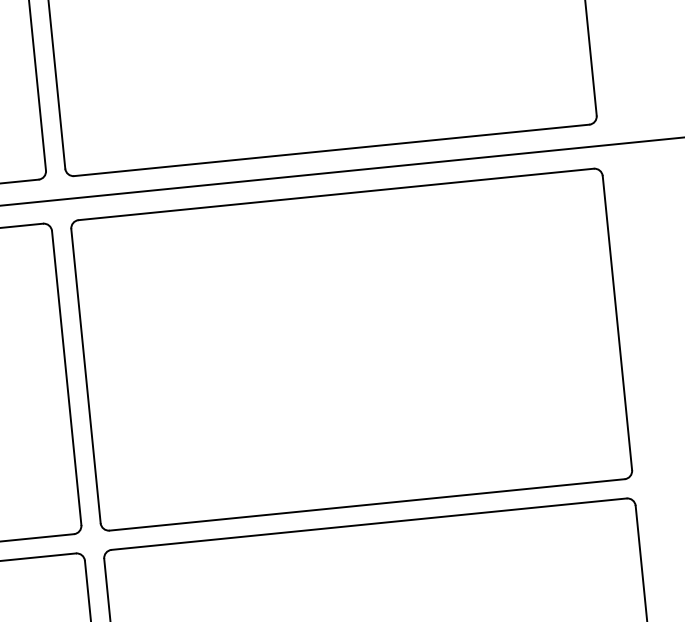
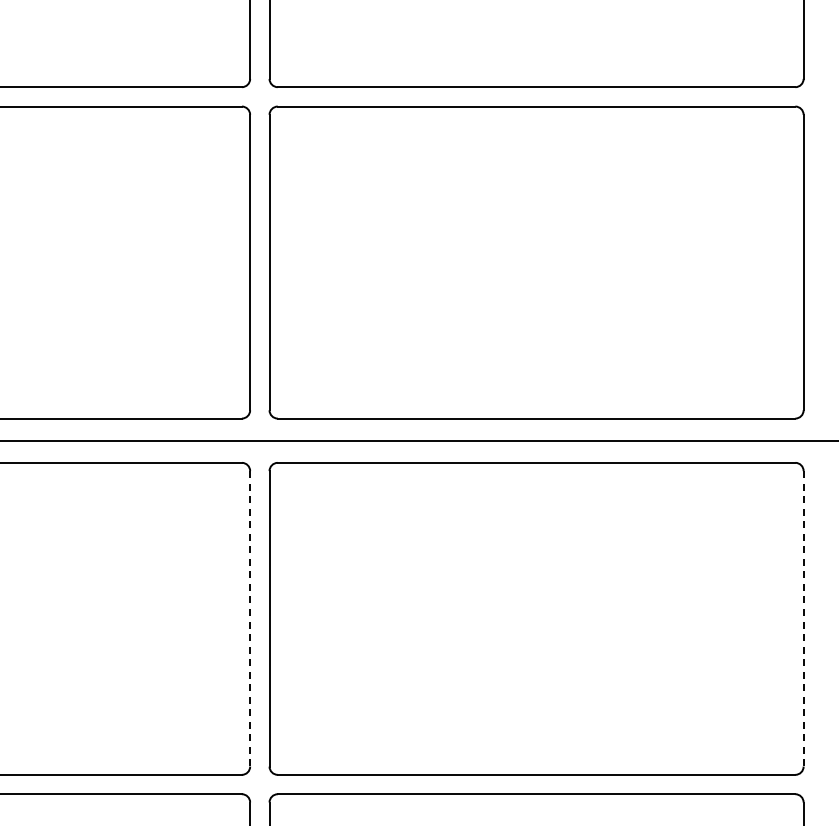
line: (617, 322) -> (803, 618), solid -> dashed
line: (67, 377) -> (250, 618), solid -> dashed

